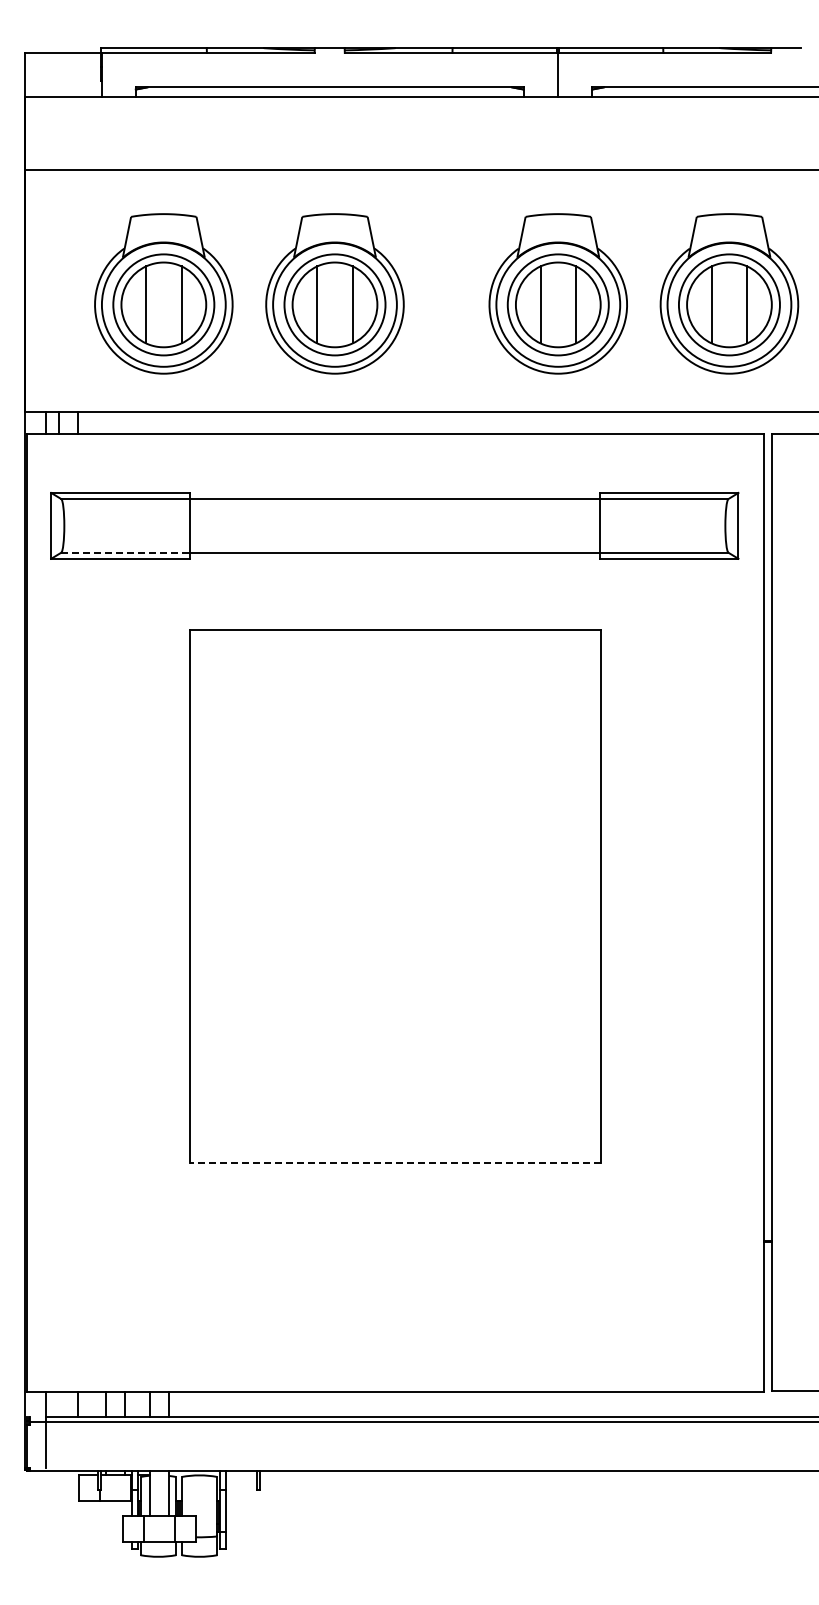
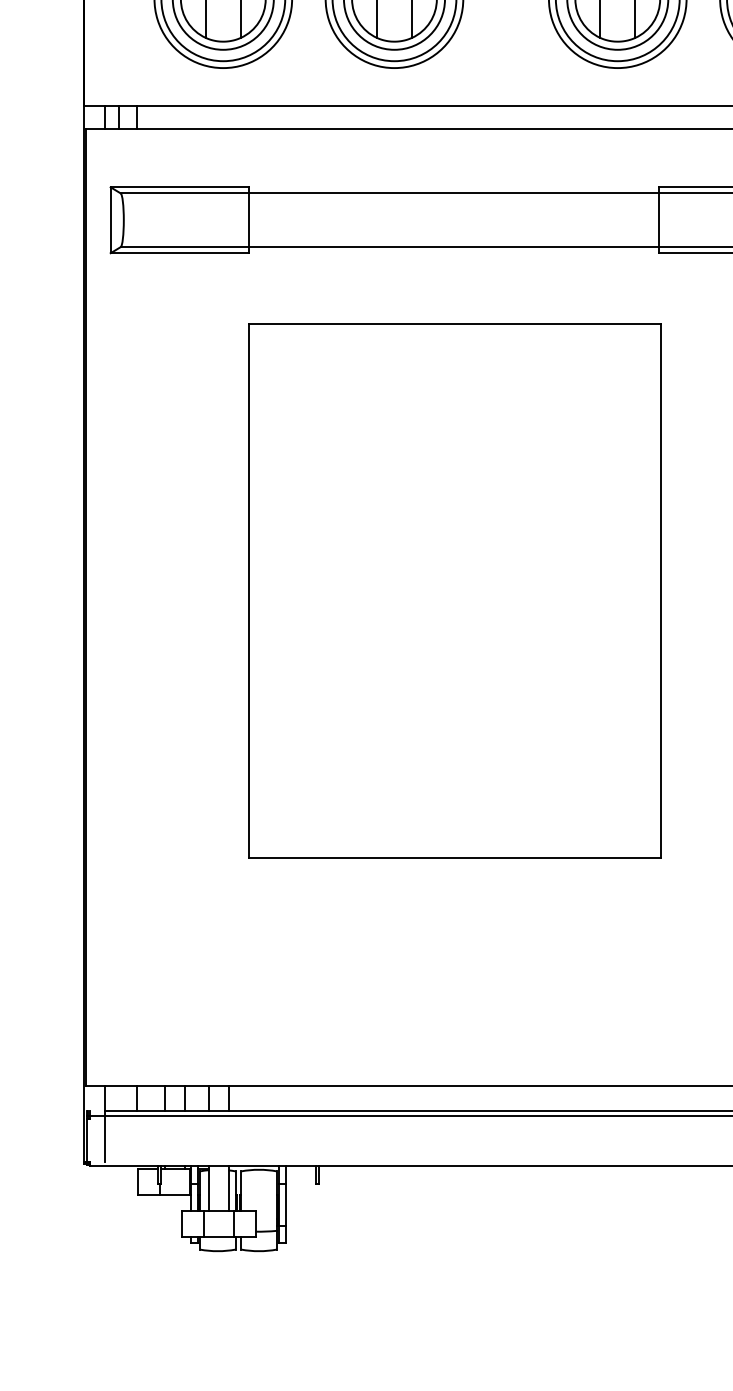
line: (126, 552) -> (185, 246), dashed -> solid
line: (395, 1163) -> (454, 857), dashed -> solid

